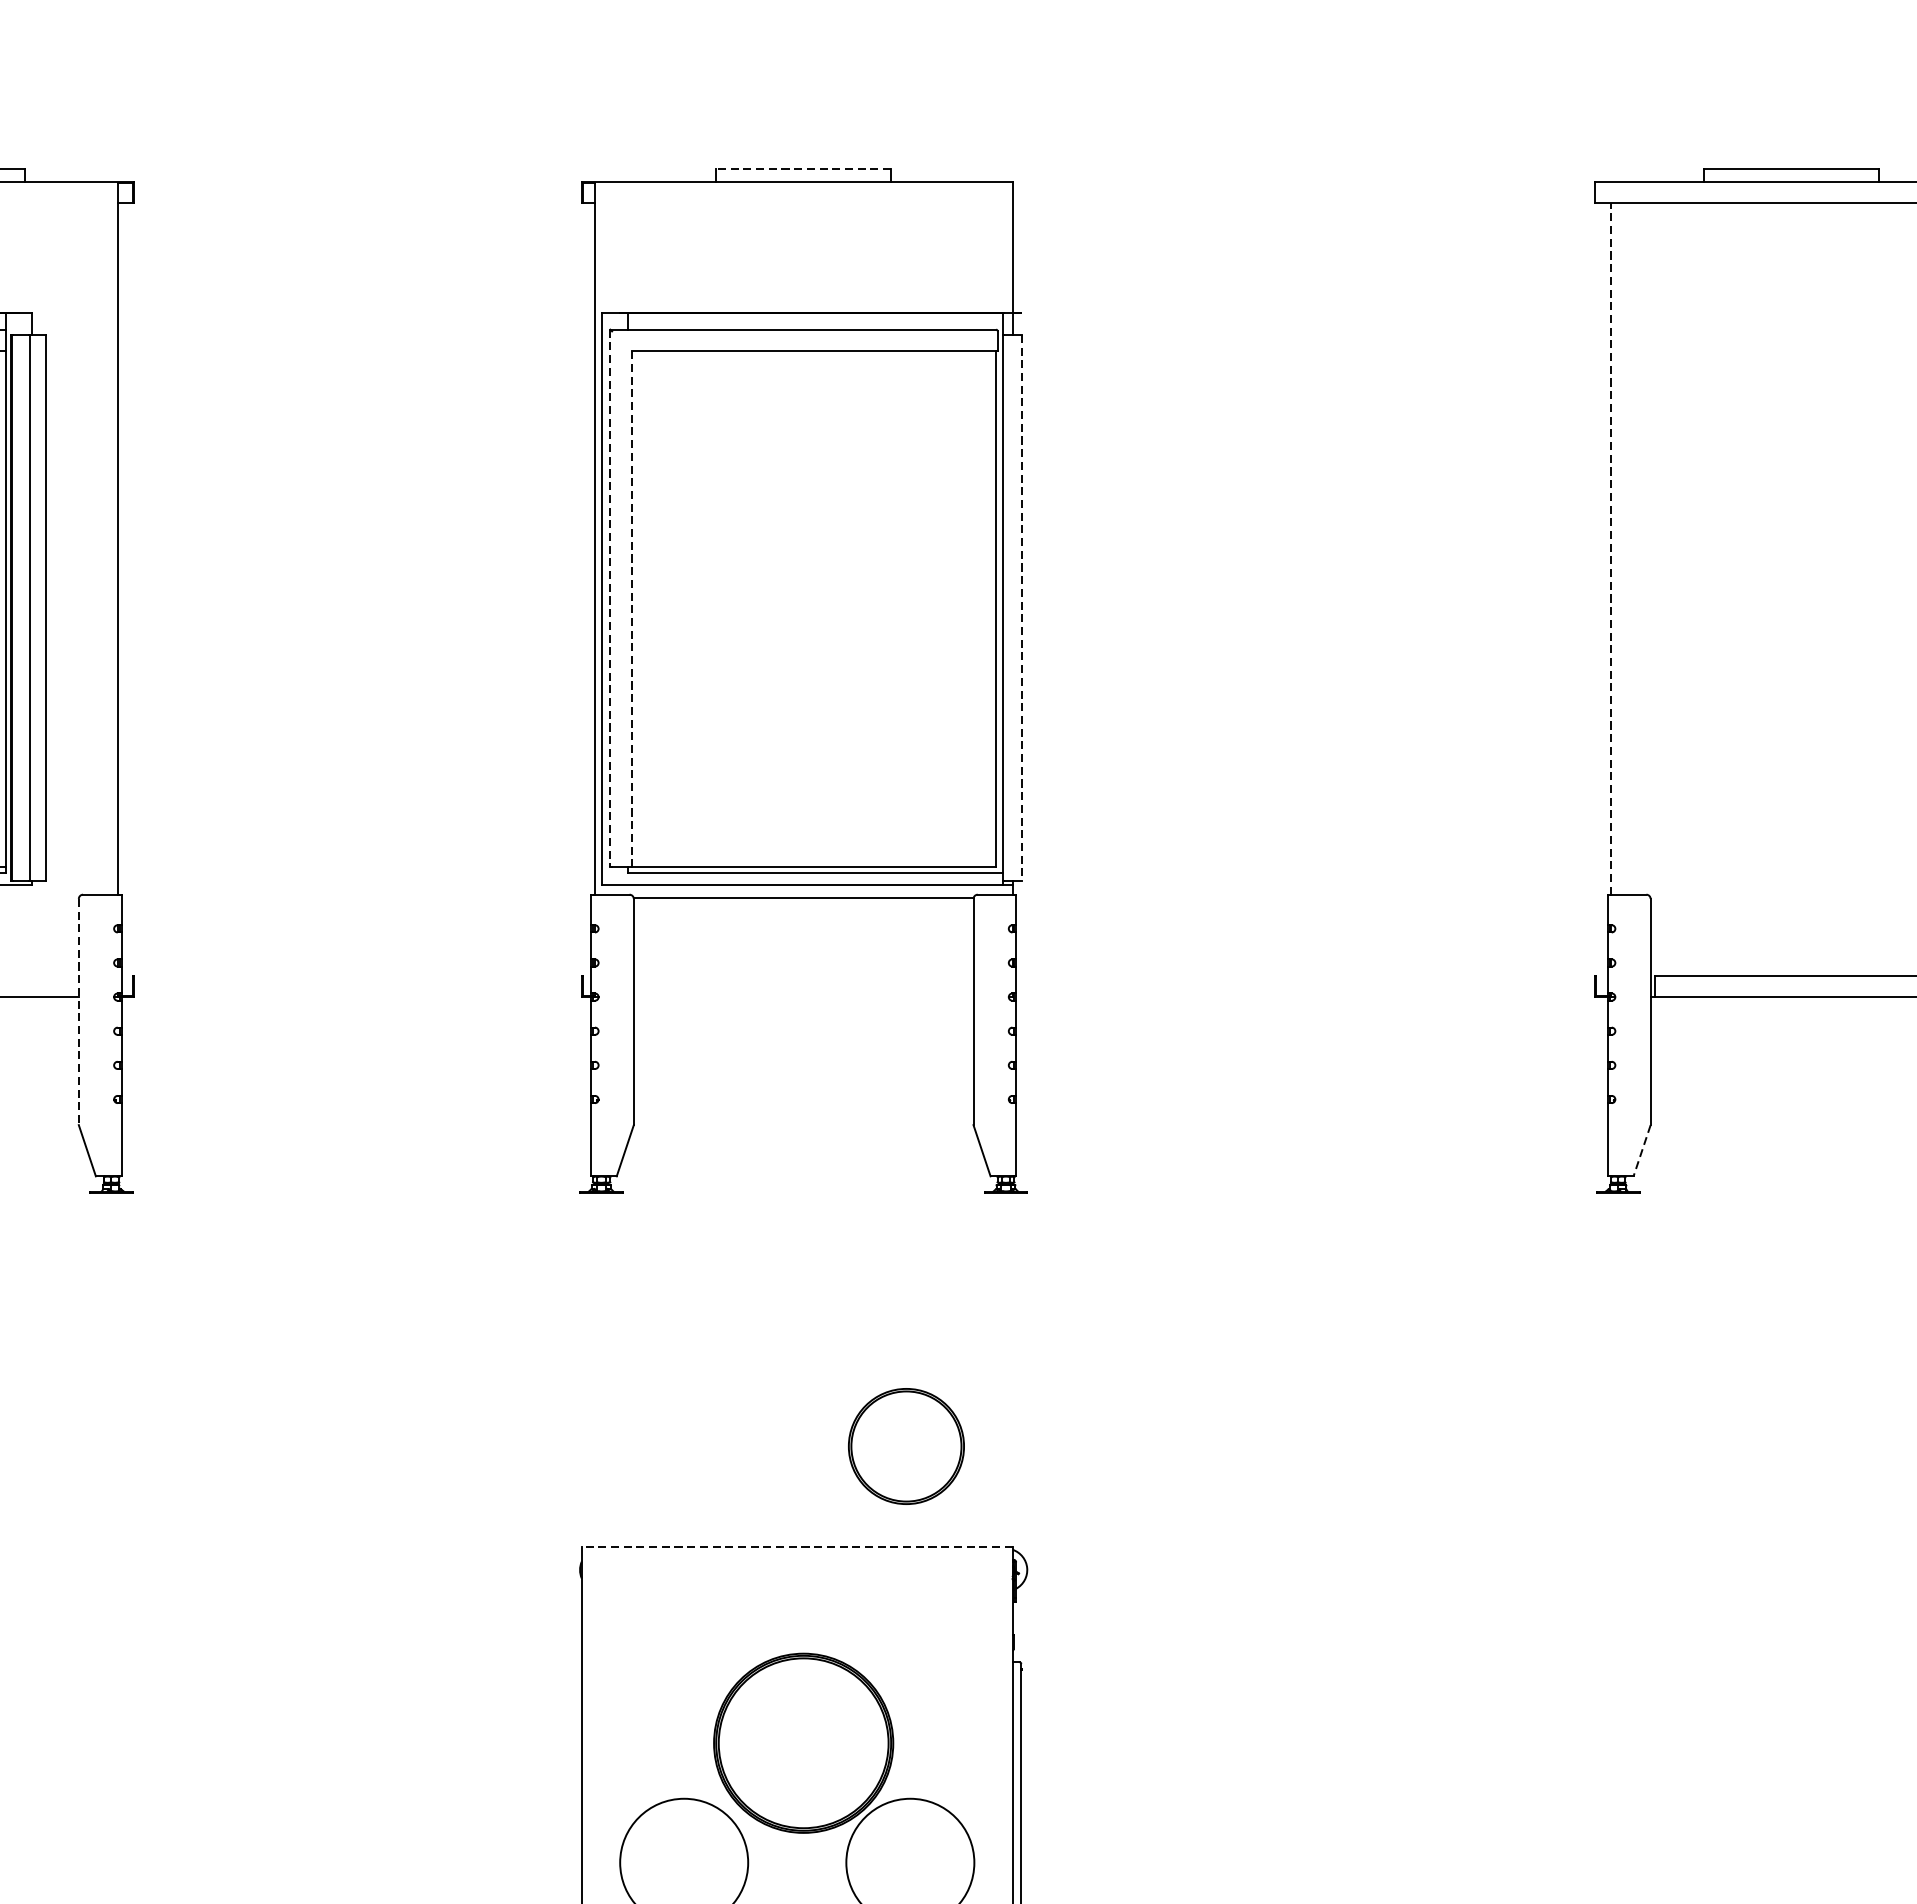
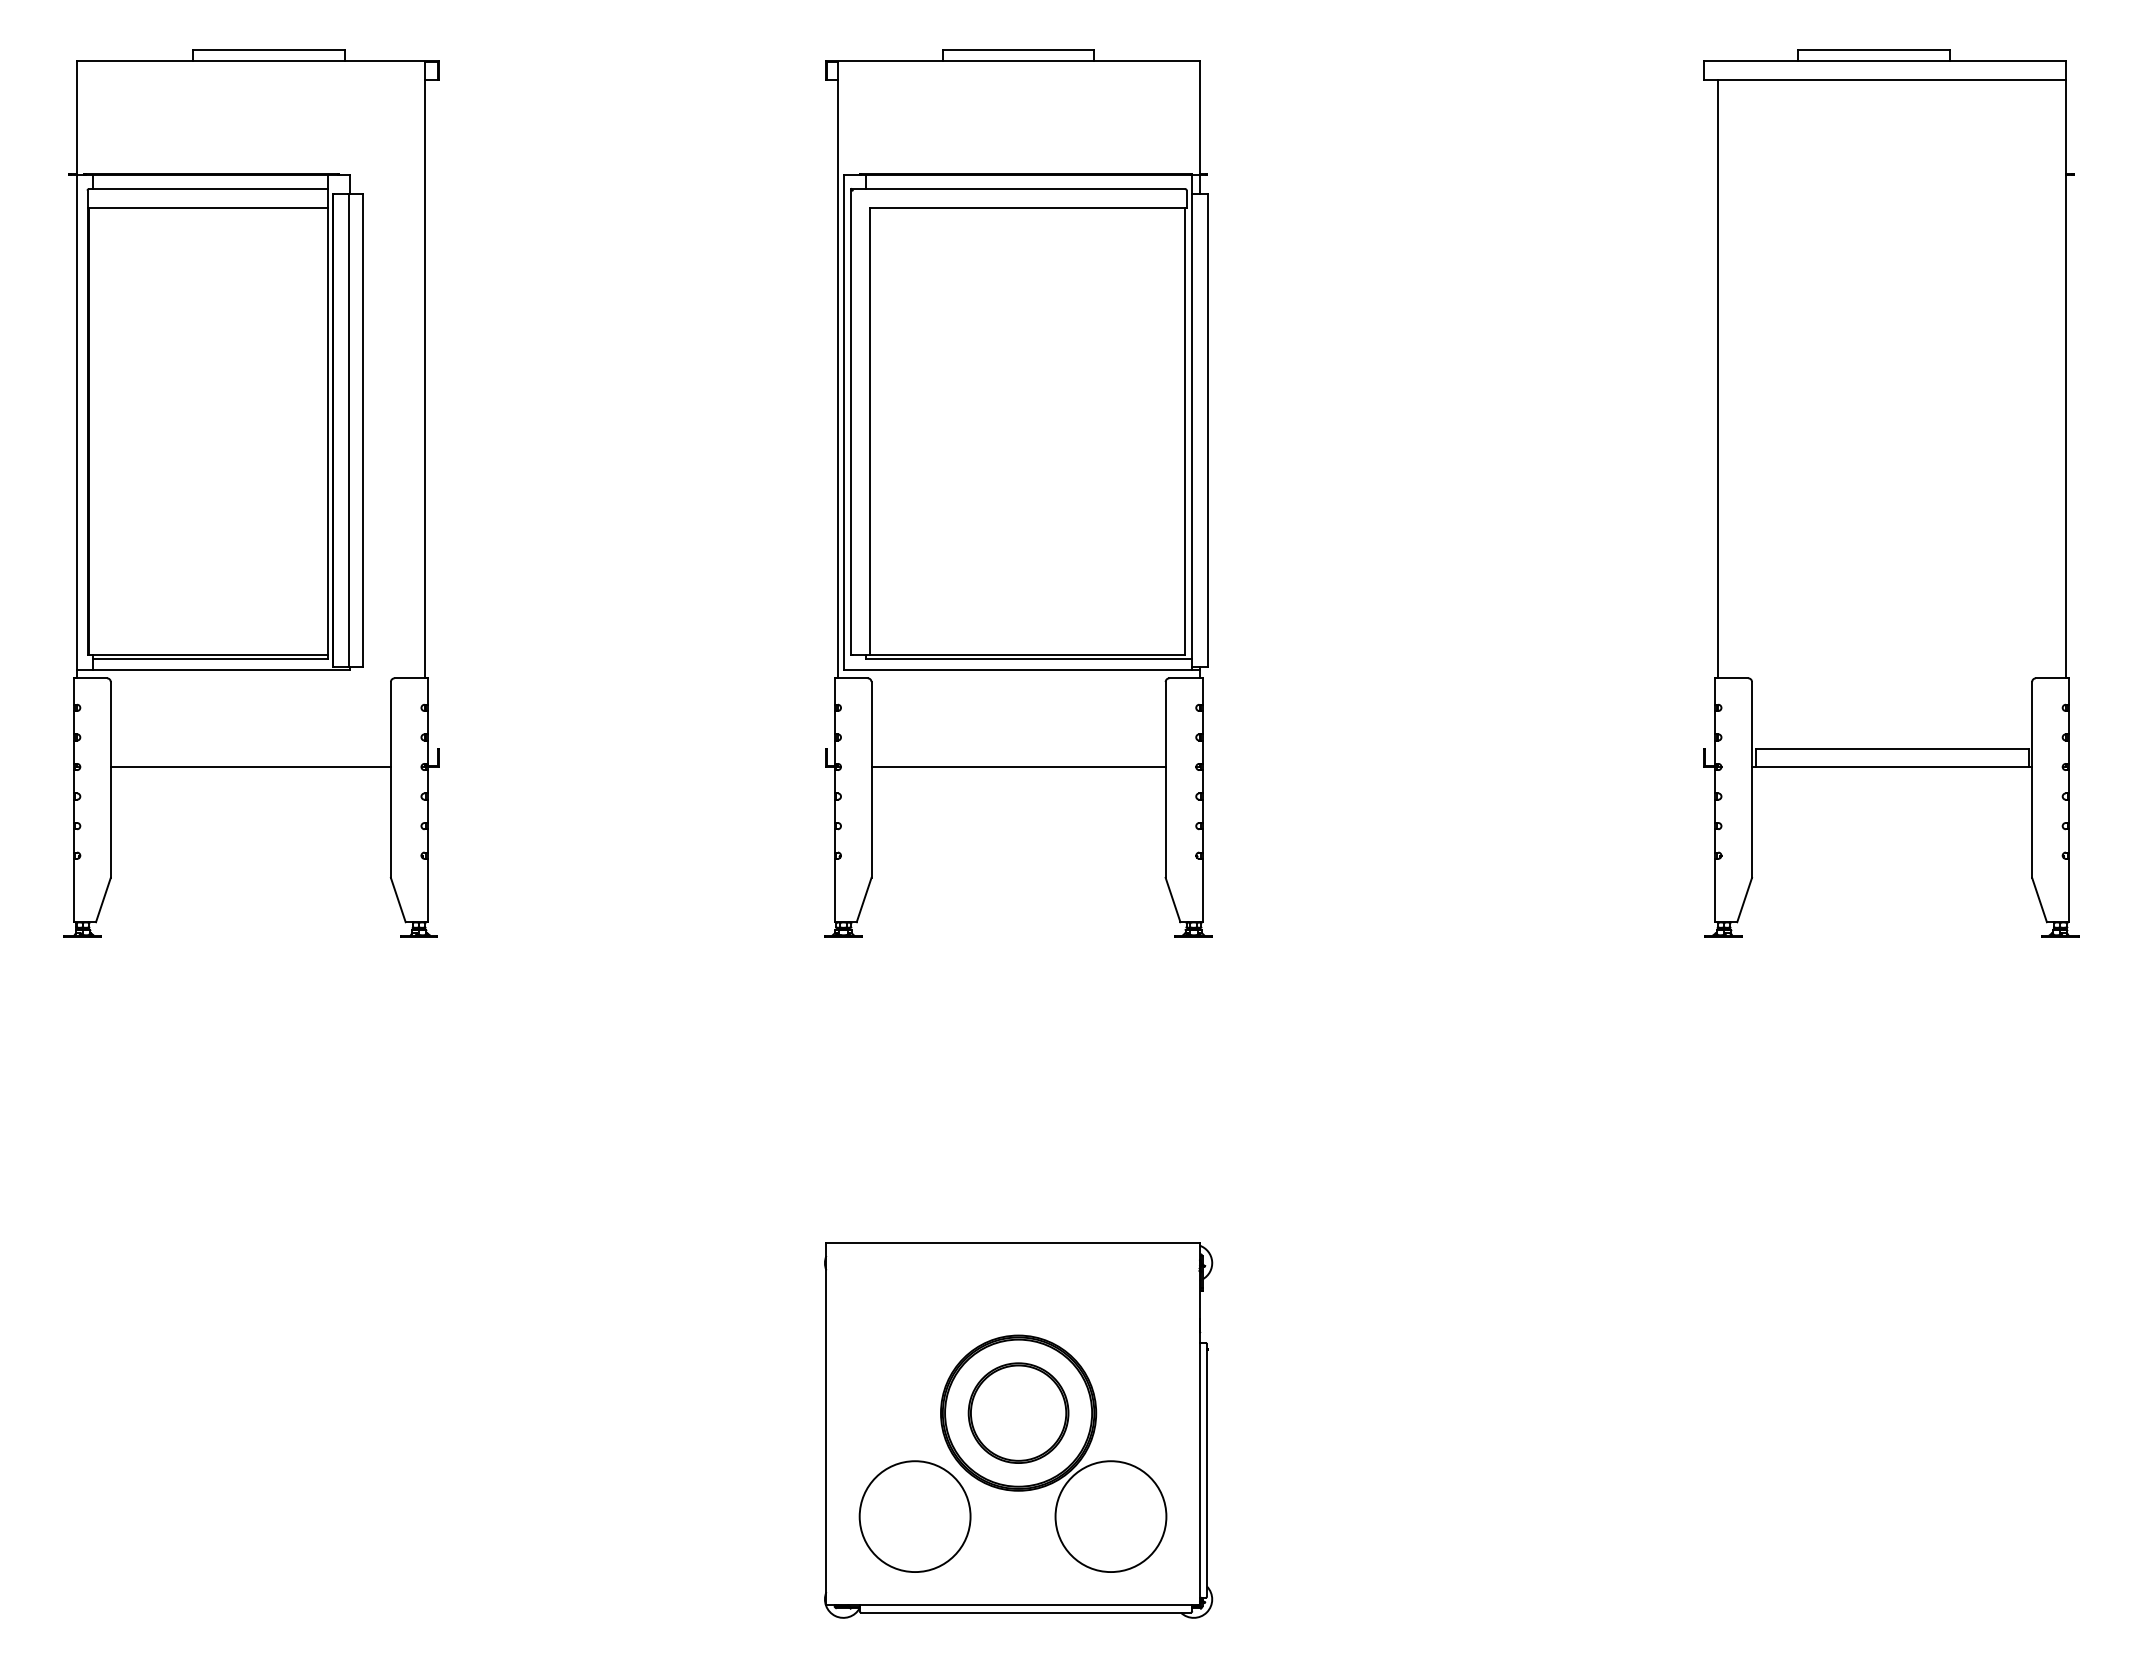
line: (803, 169) -> (1018, 50), dashed -> solid
line: (1611, 548) -> (1718, 378), dashed -> solid
line: (610, 598) -> (851, 421), dashed -> solid
line: (1021, 608) -> (1207, 430), dashed -> solid
line: (631, 609) -> (869, 431), dashed -> solid
line: (803, 898) -> (1018, 767), moved
line: (78, 1011) -> (390, 779), dashed -> solid
line: (1641, 1151) -> (1744, 900), dashed -> solid
part: (906, 1445) -> (1018, 1412), moved
line: (797, 1547) -> (1013, 1243), dashed -> solid

